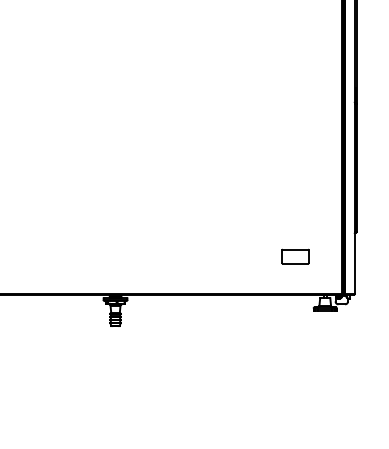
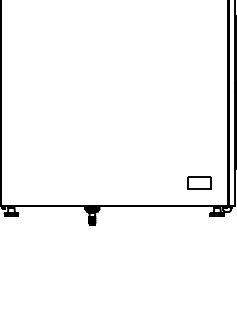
part: (295, 255) -> (199, 182), size x1.43

